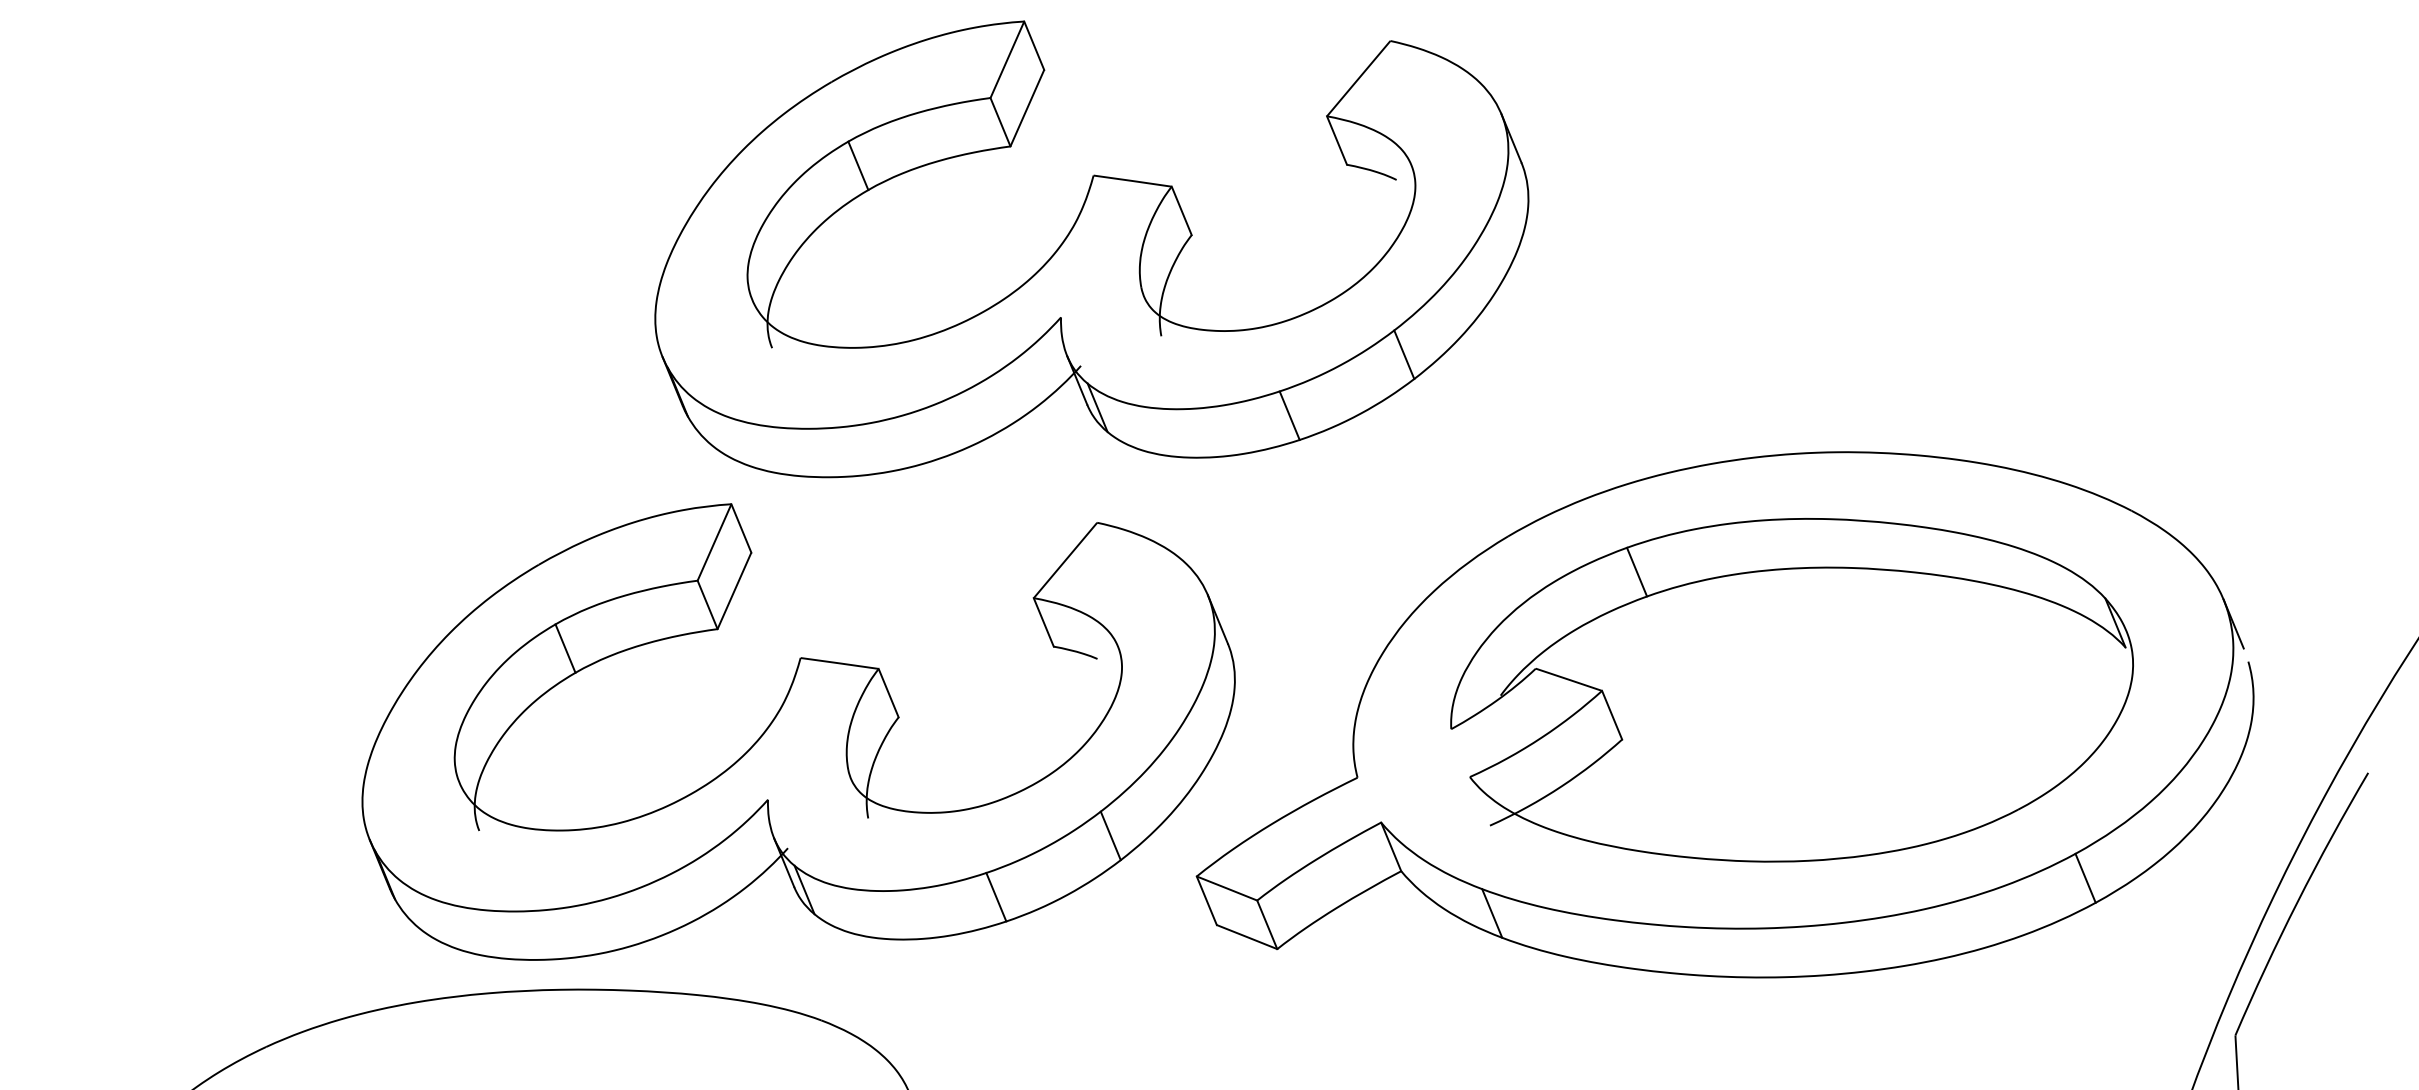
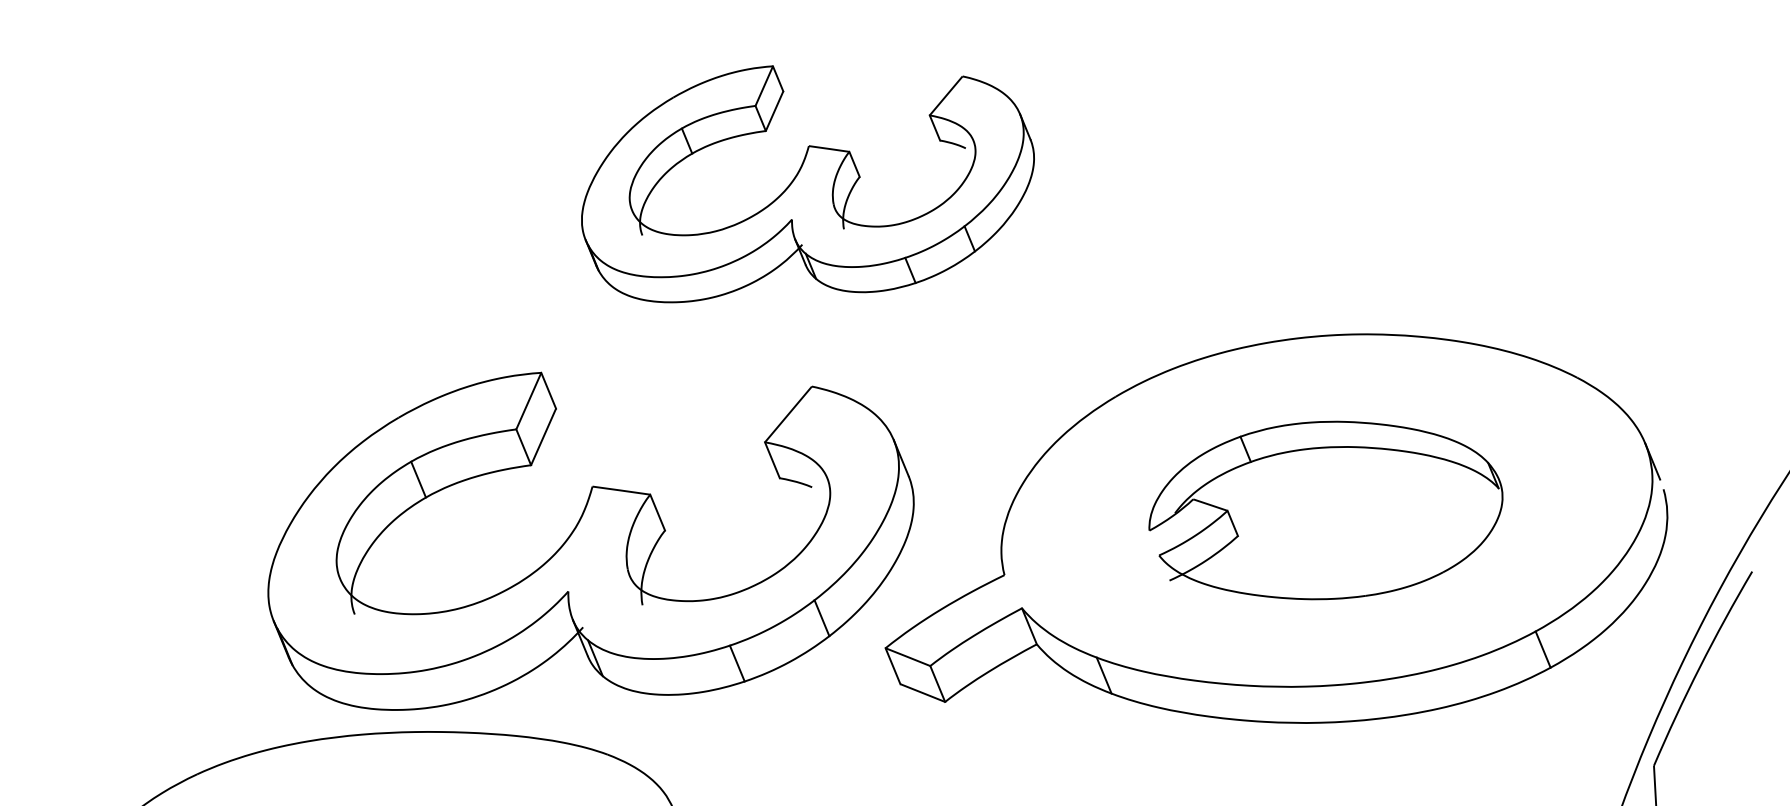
part: (1091, 249) -> (807, 184), size x0.7
part: (1791, 690) -> (1325, 510), size x0.7

